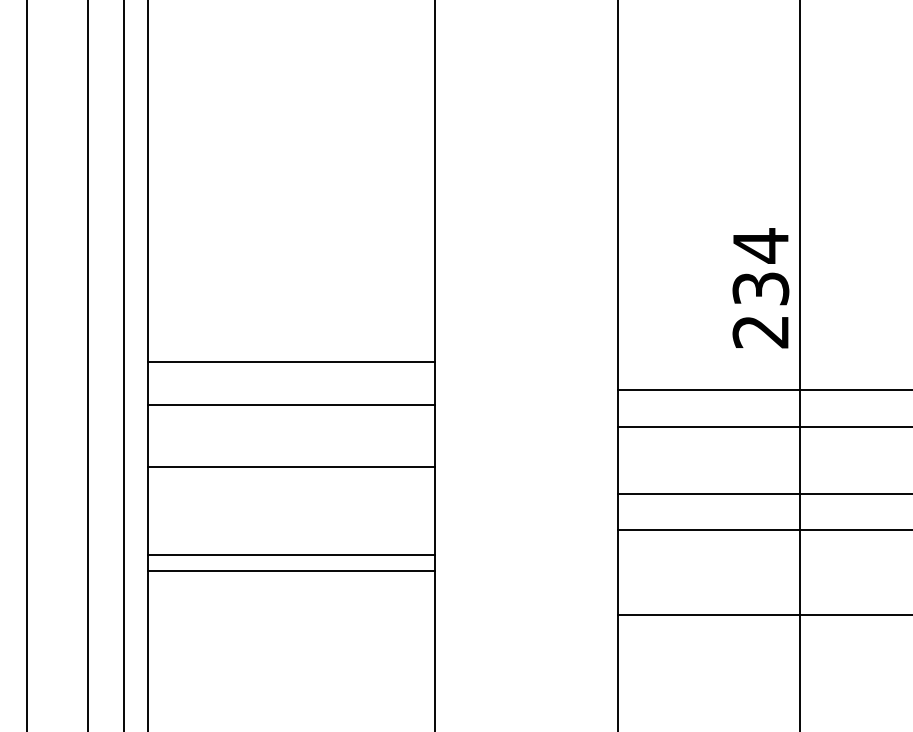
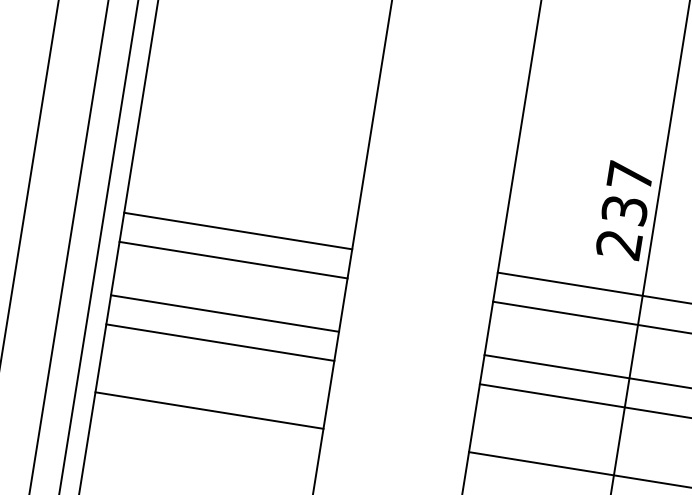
text: (760, 245) -> (630, 175), 234 -> 237
line: (291, 361) -> (238, 230), moved
line: (291, 404) -> (233, 260), moved
line: (291, 466) -> (224, 313), moved
line: (291, 555) -> (220, 342), moved
line: (291, 571) -> (209, 410), moved

